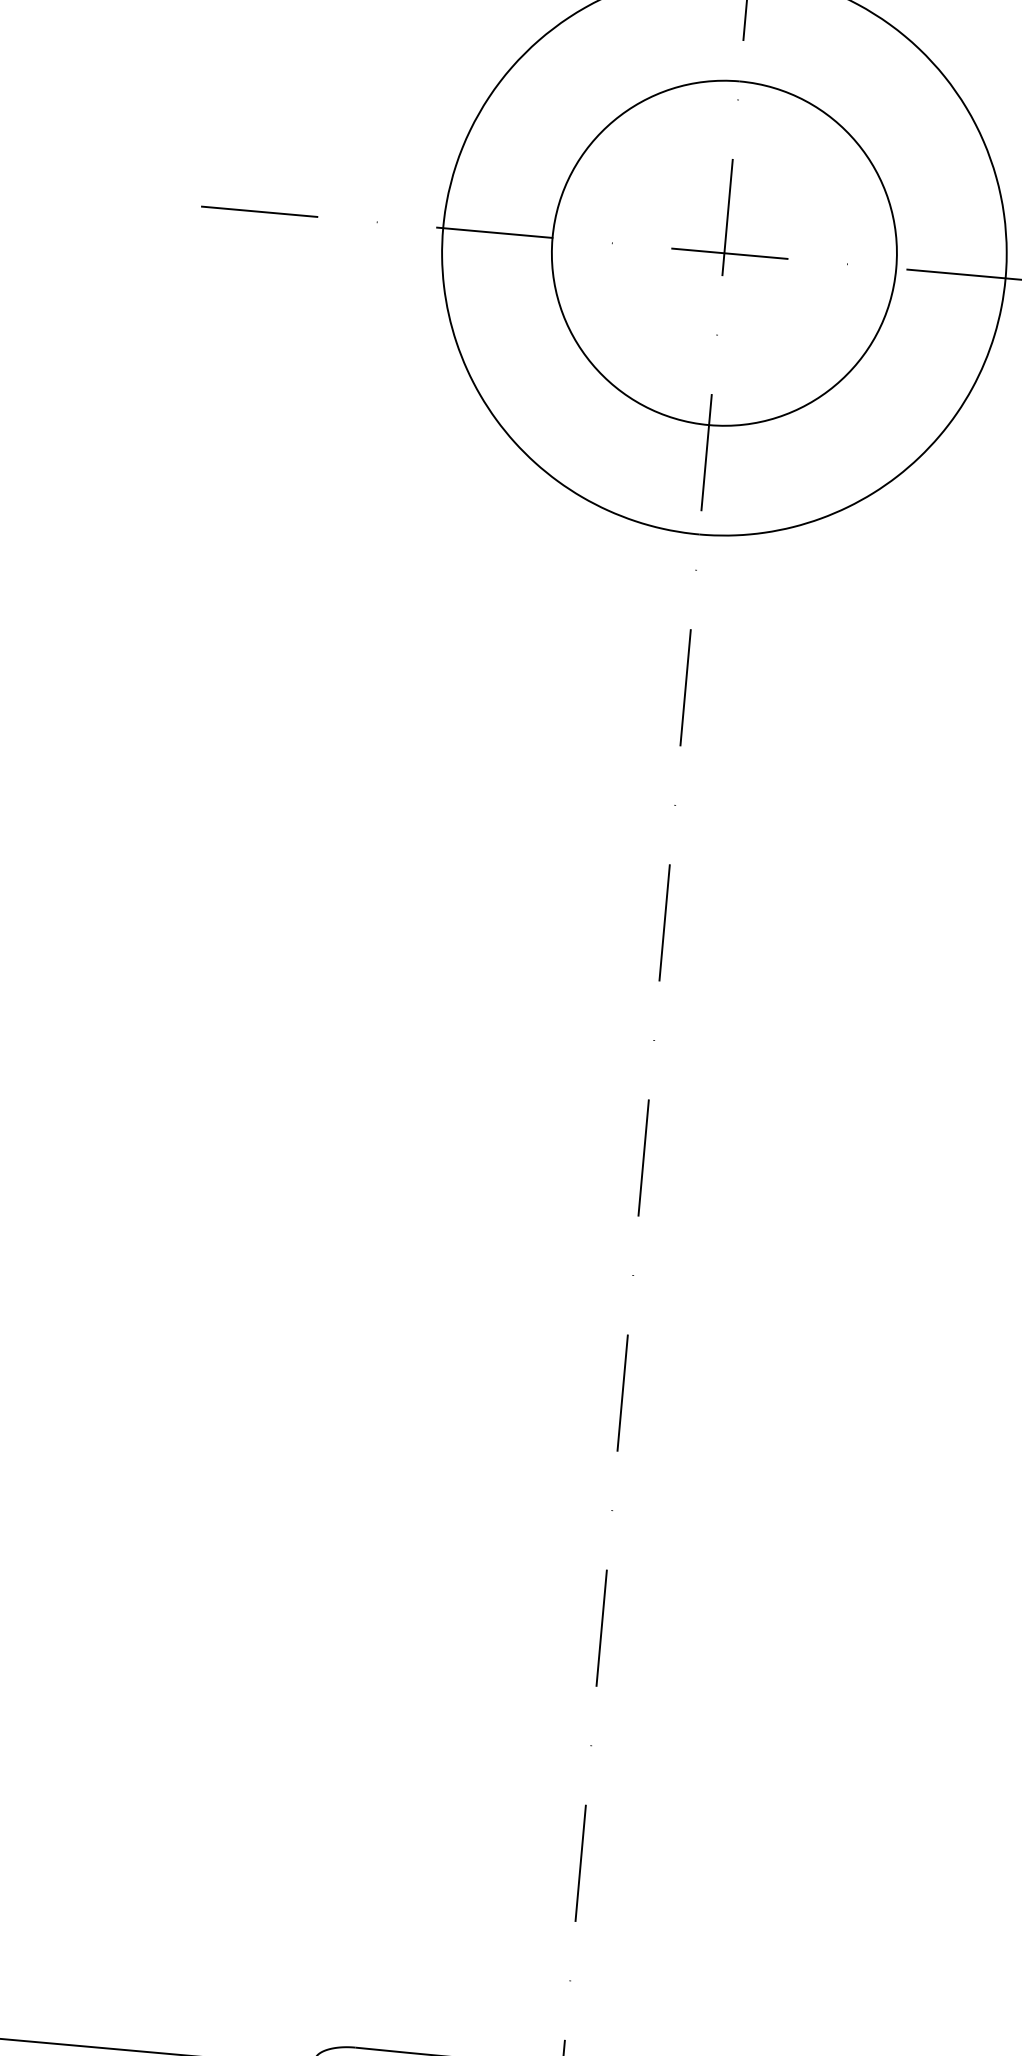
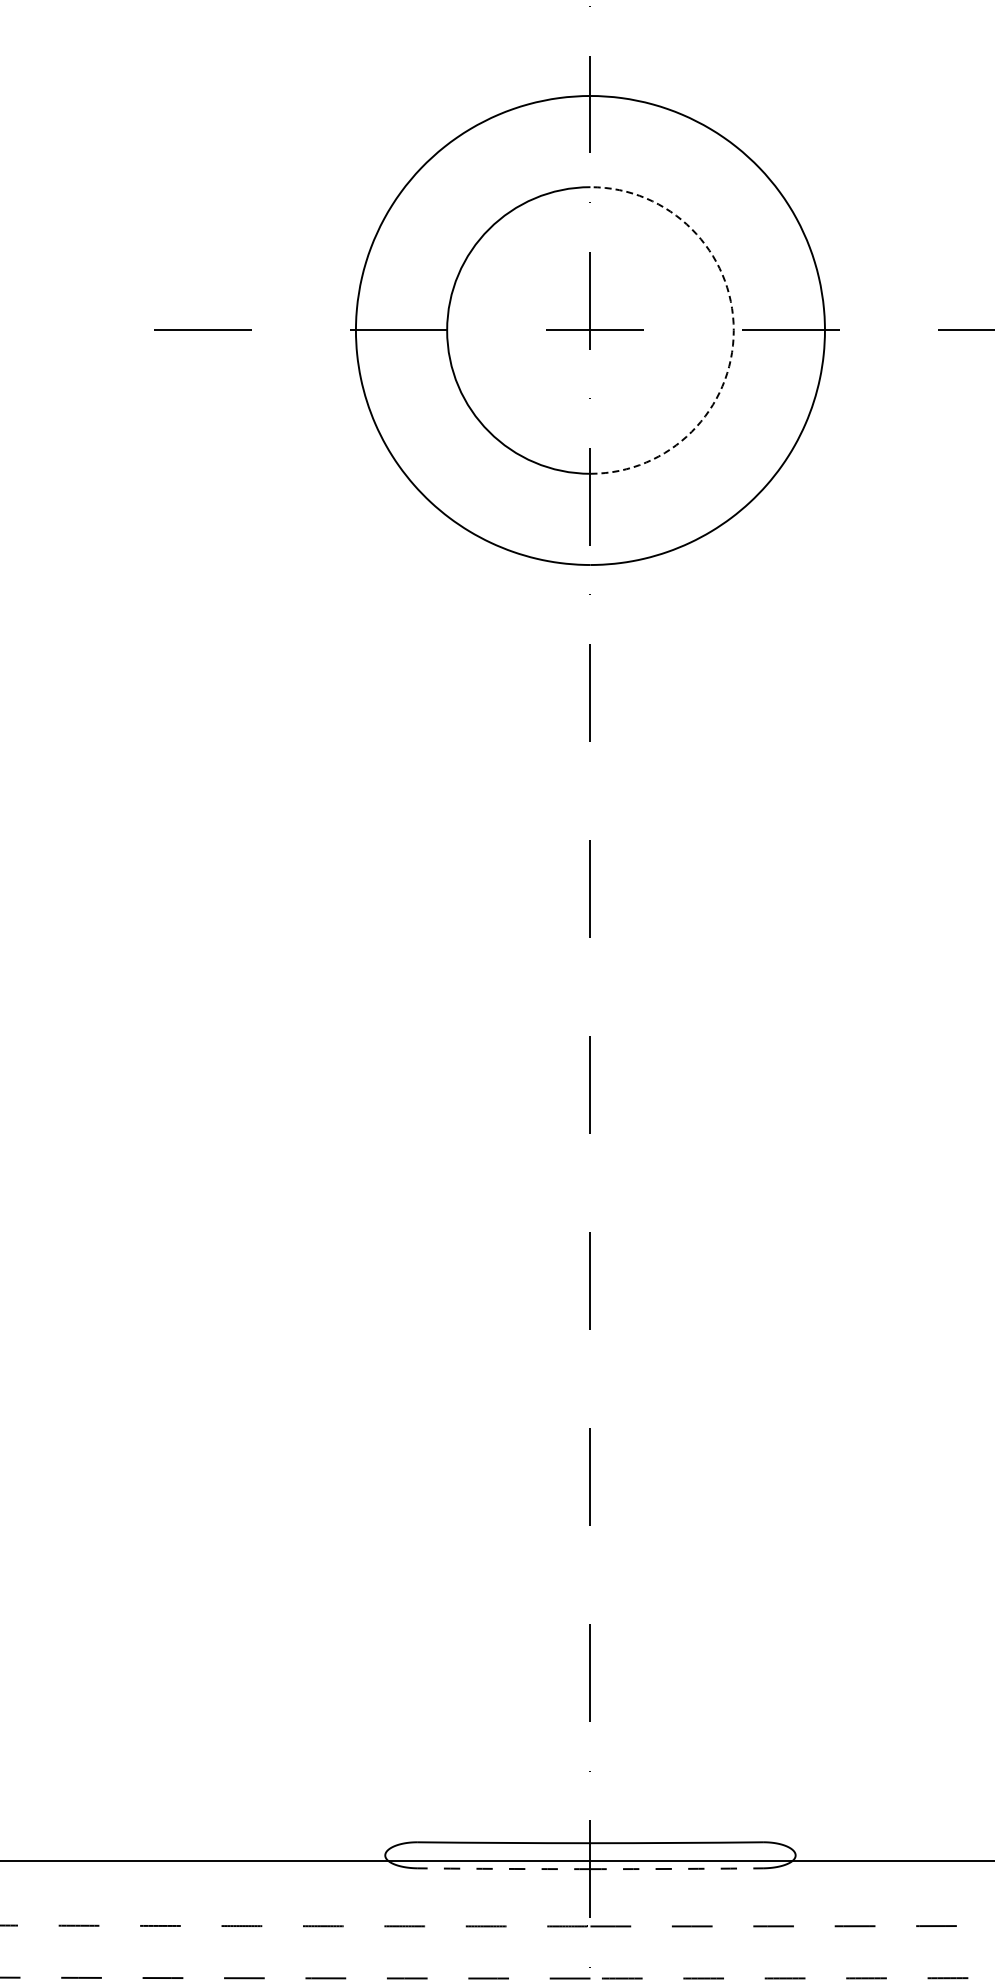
arc: (895, 268) -> (733, 330), solid -> dashed

